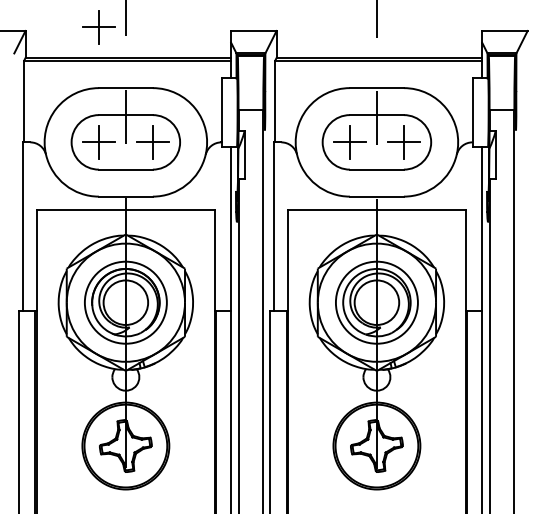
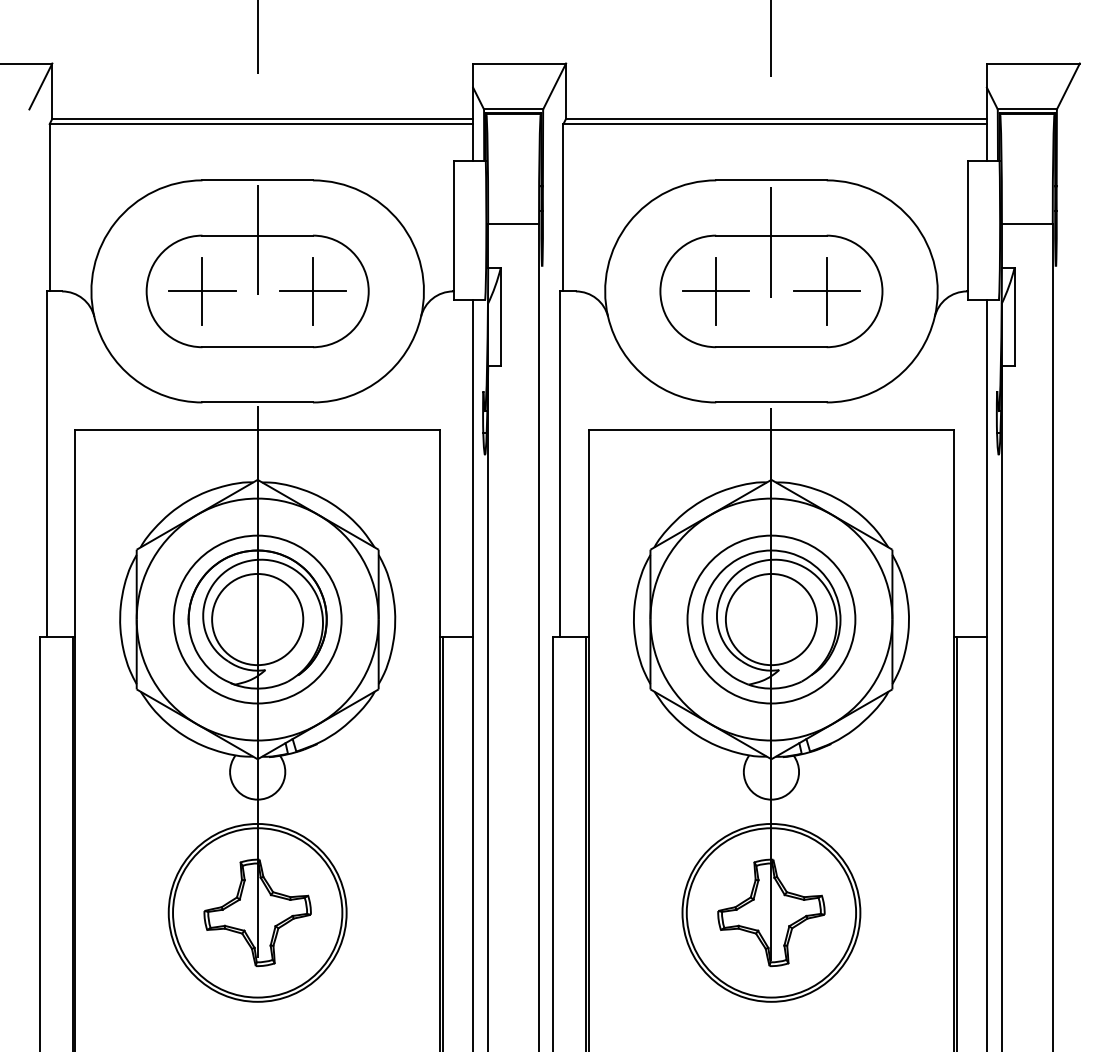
part: (98, 27) -> (201, 56), removed

